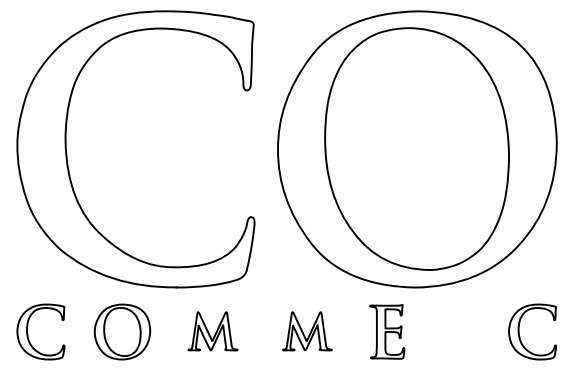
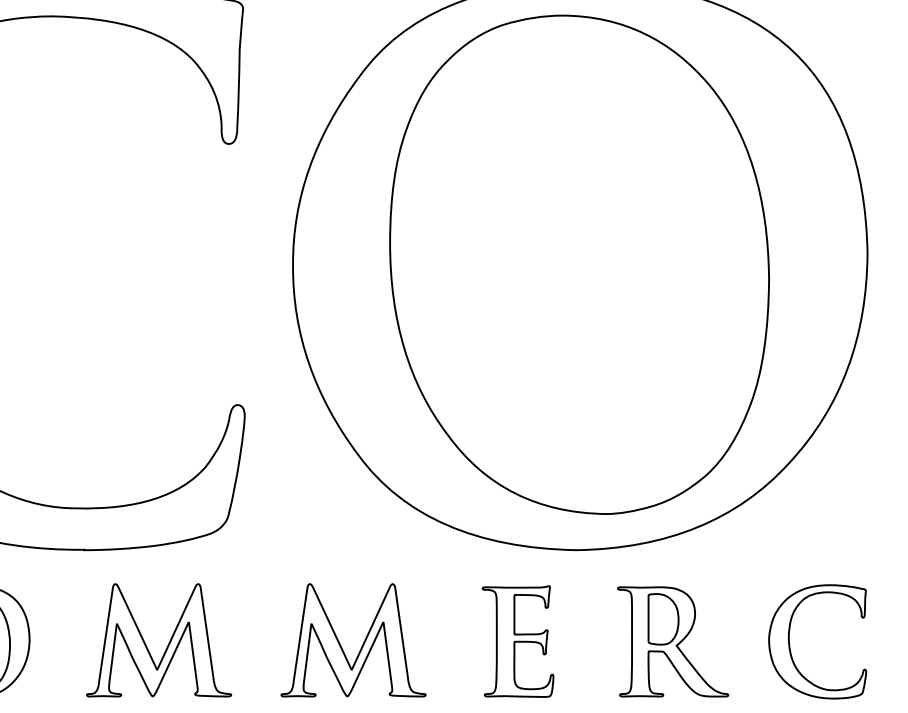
part: (212, 331) -> (158, 640), size x1.43
part: (307, 331) -> (353, 640), size x1.43
part: (461, 331) -> (671, 640), added

